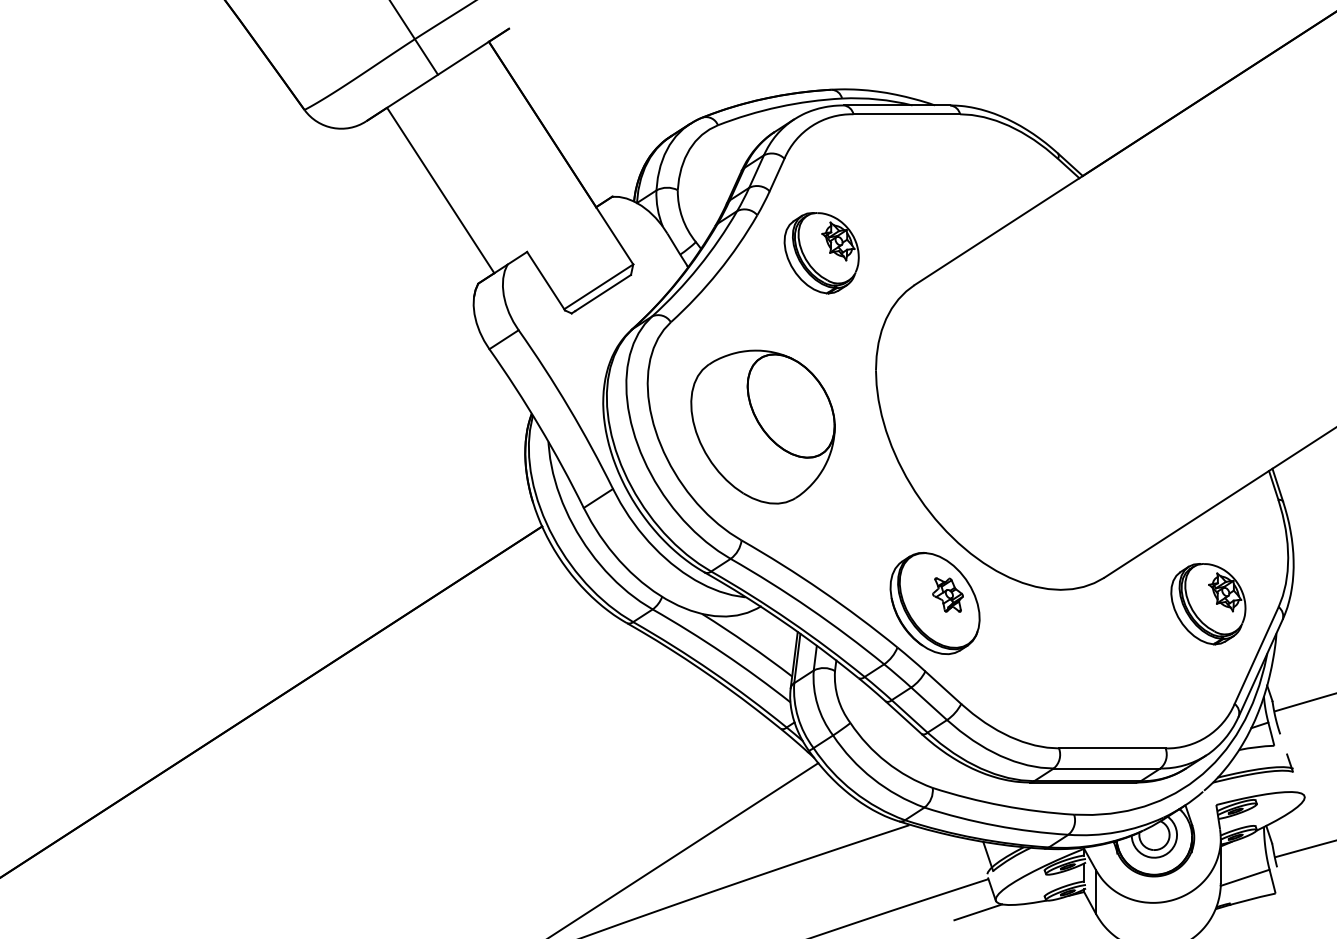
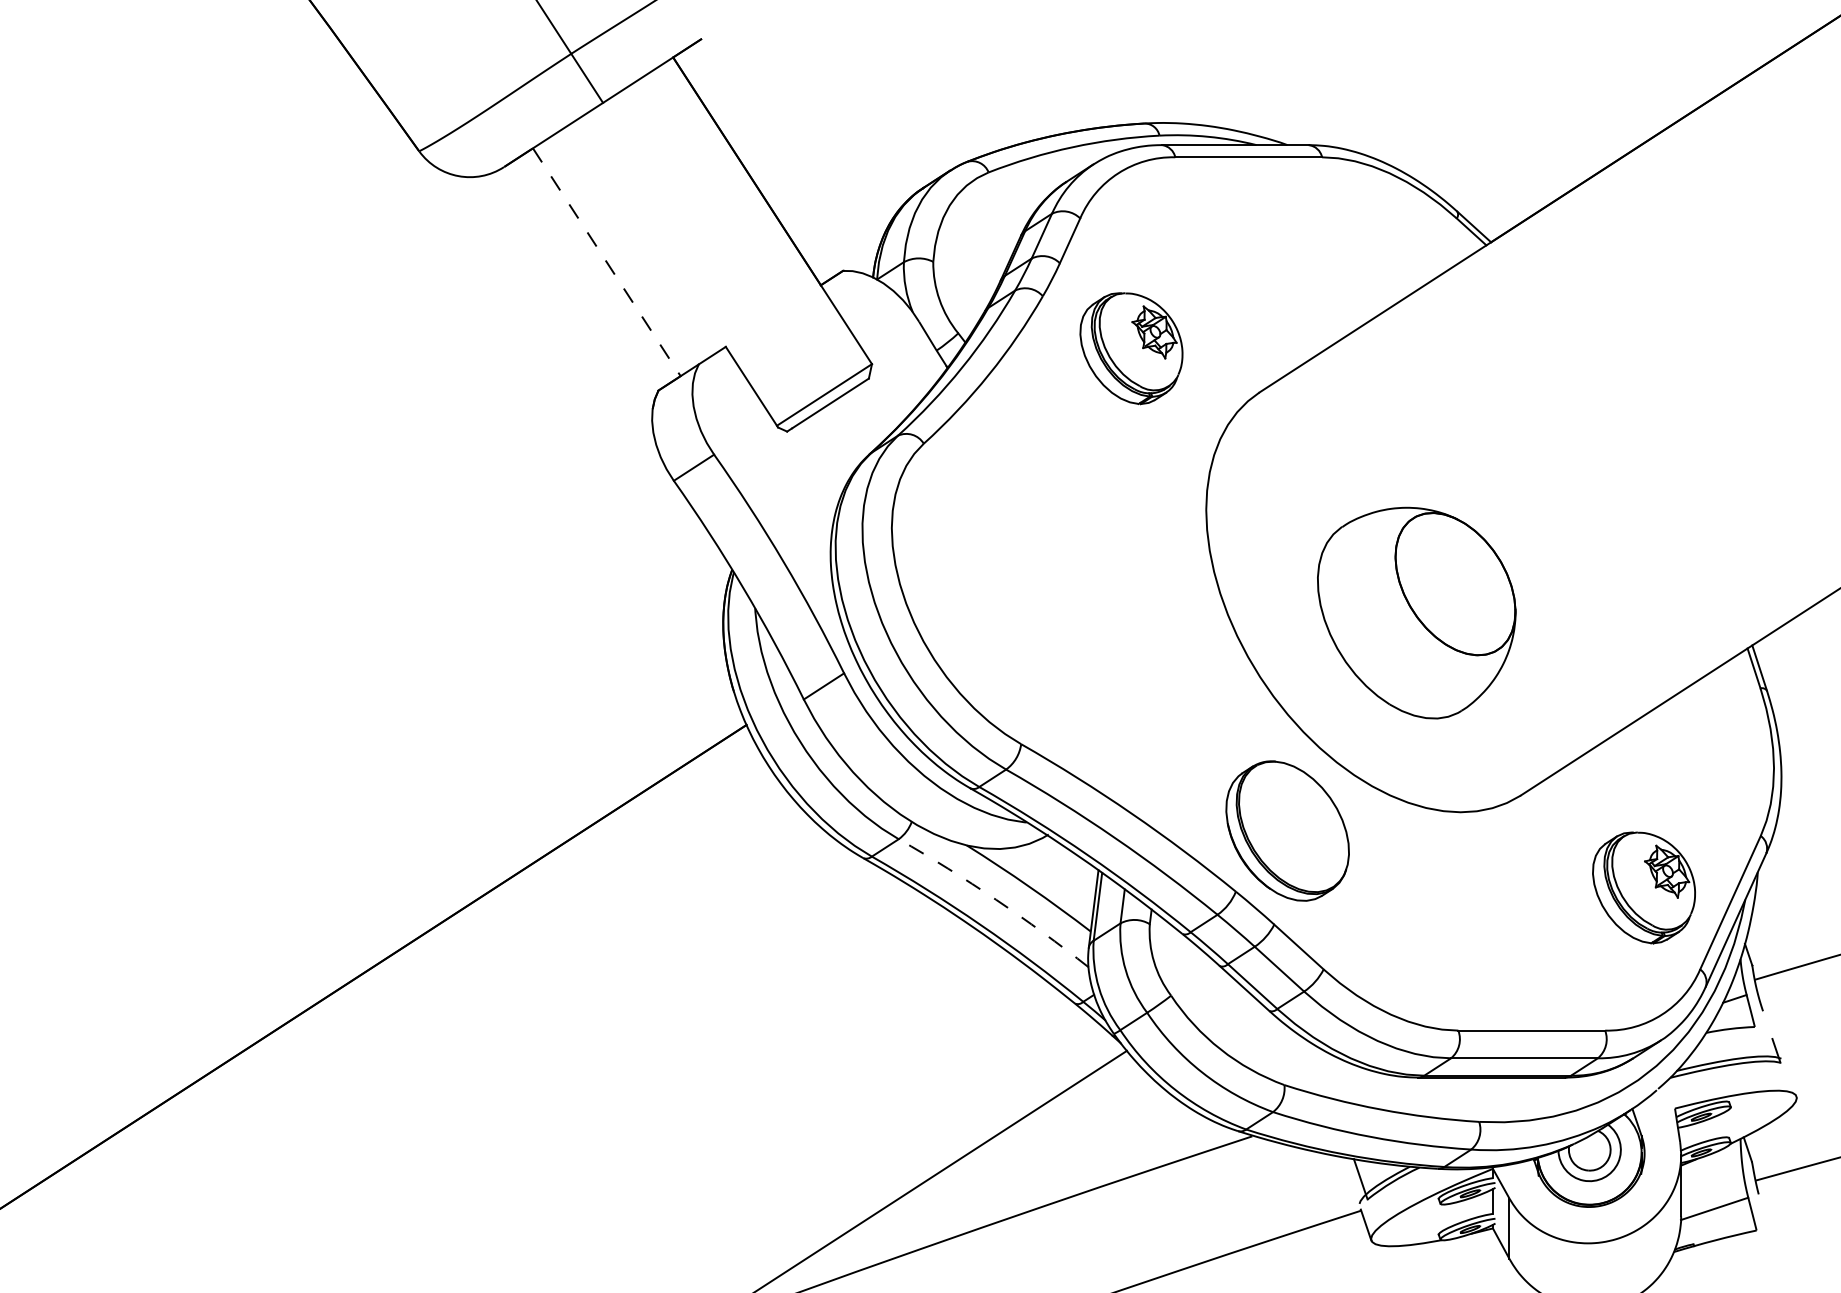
line: (440, 190) -> (606, 262), solid -> dashed
part: (762, 426) -> (1416, 612), moved
part: (948, 595) -> (1305, 819), removed
part: (1207, 603) -> (1643, 887), moved
arc: (723, 653) -> (996, 899), solid -> dashed
line: (978, 912) -> (1347, 1256), removed

